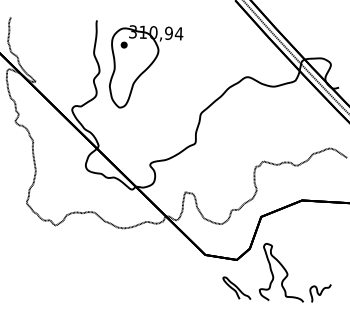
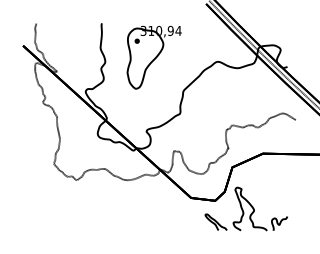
part: (144, 67) -> (153, 57), moved

